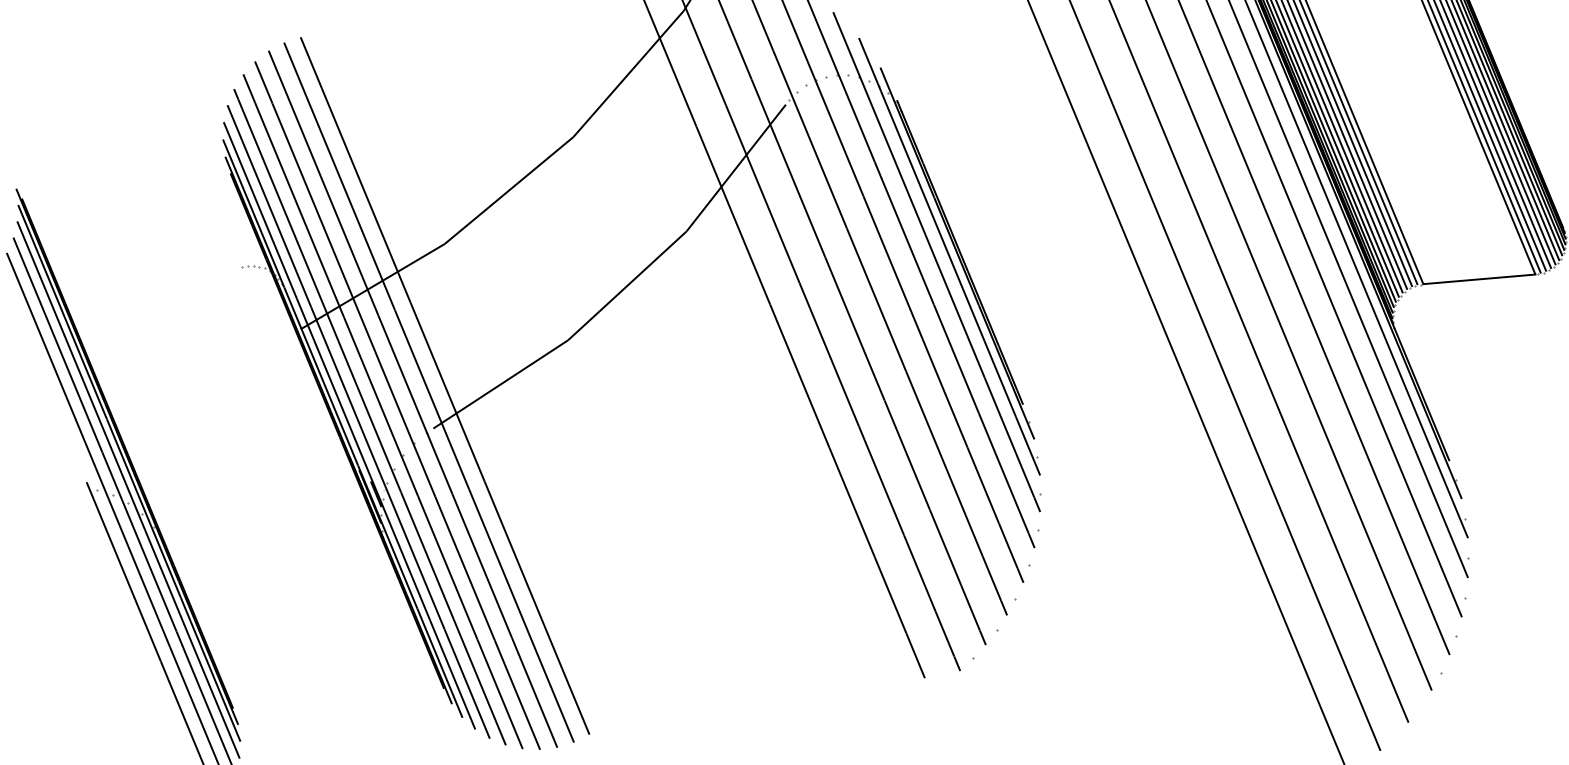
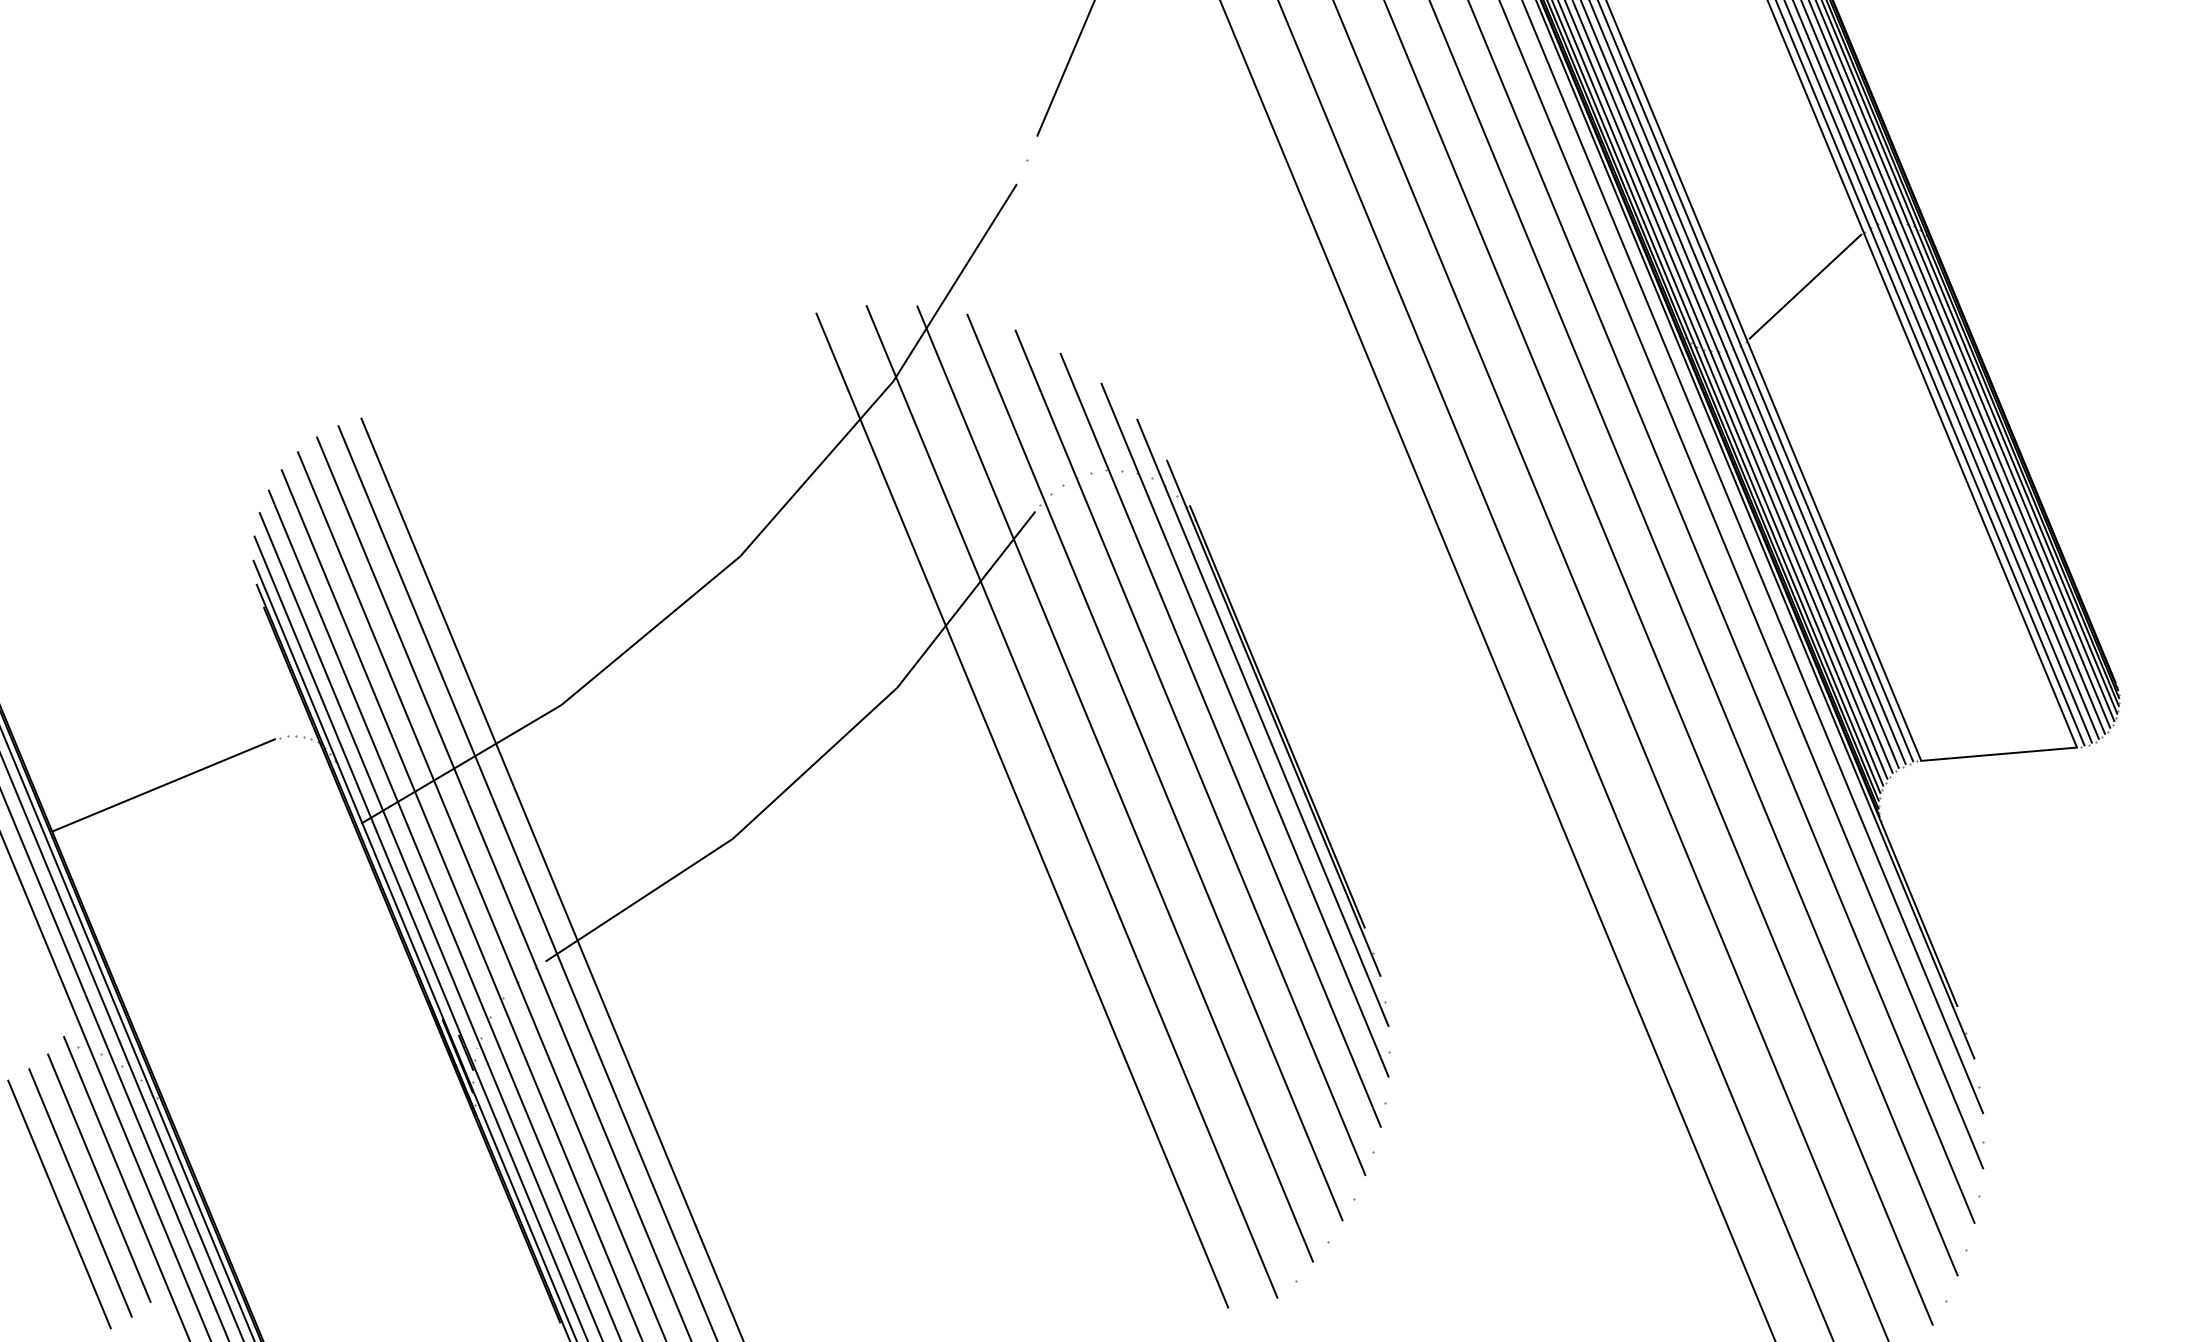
line: (158, 301) -> (163, 784), added
line: (111, 583) -> (98, 1177), added
line: (98, 594) -> (80, 1192), added
line: (83, 603) -> (59, 1204), added

